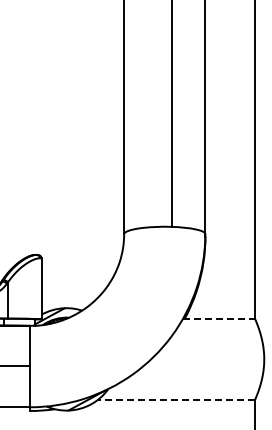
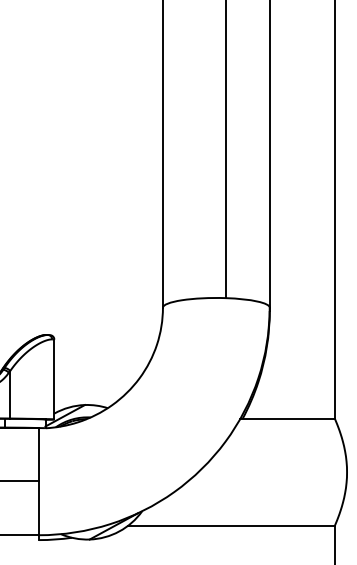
line: (219, 318) -> (288, 418), dashed -> solid
line: (176, 400) -> (231, 526), dashed -> solid

